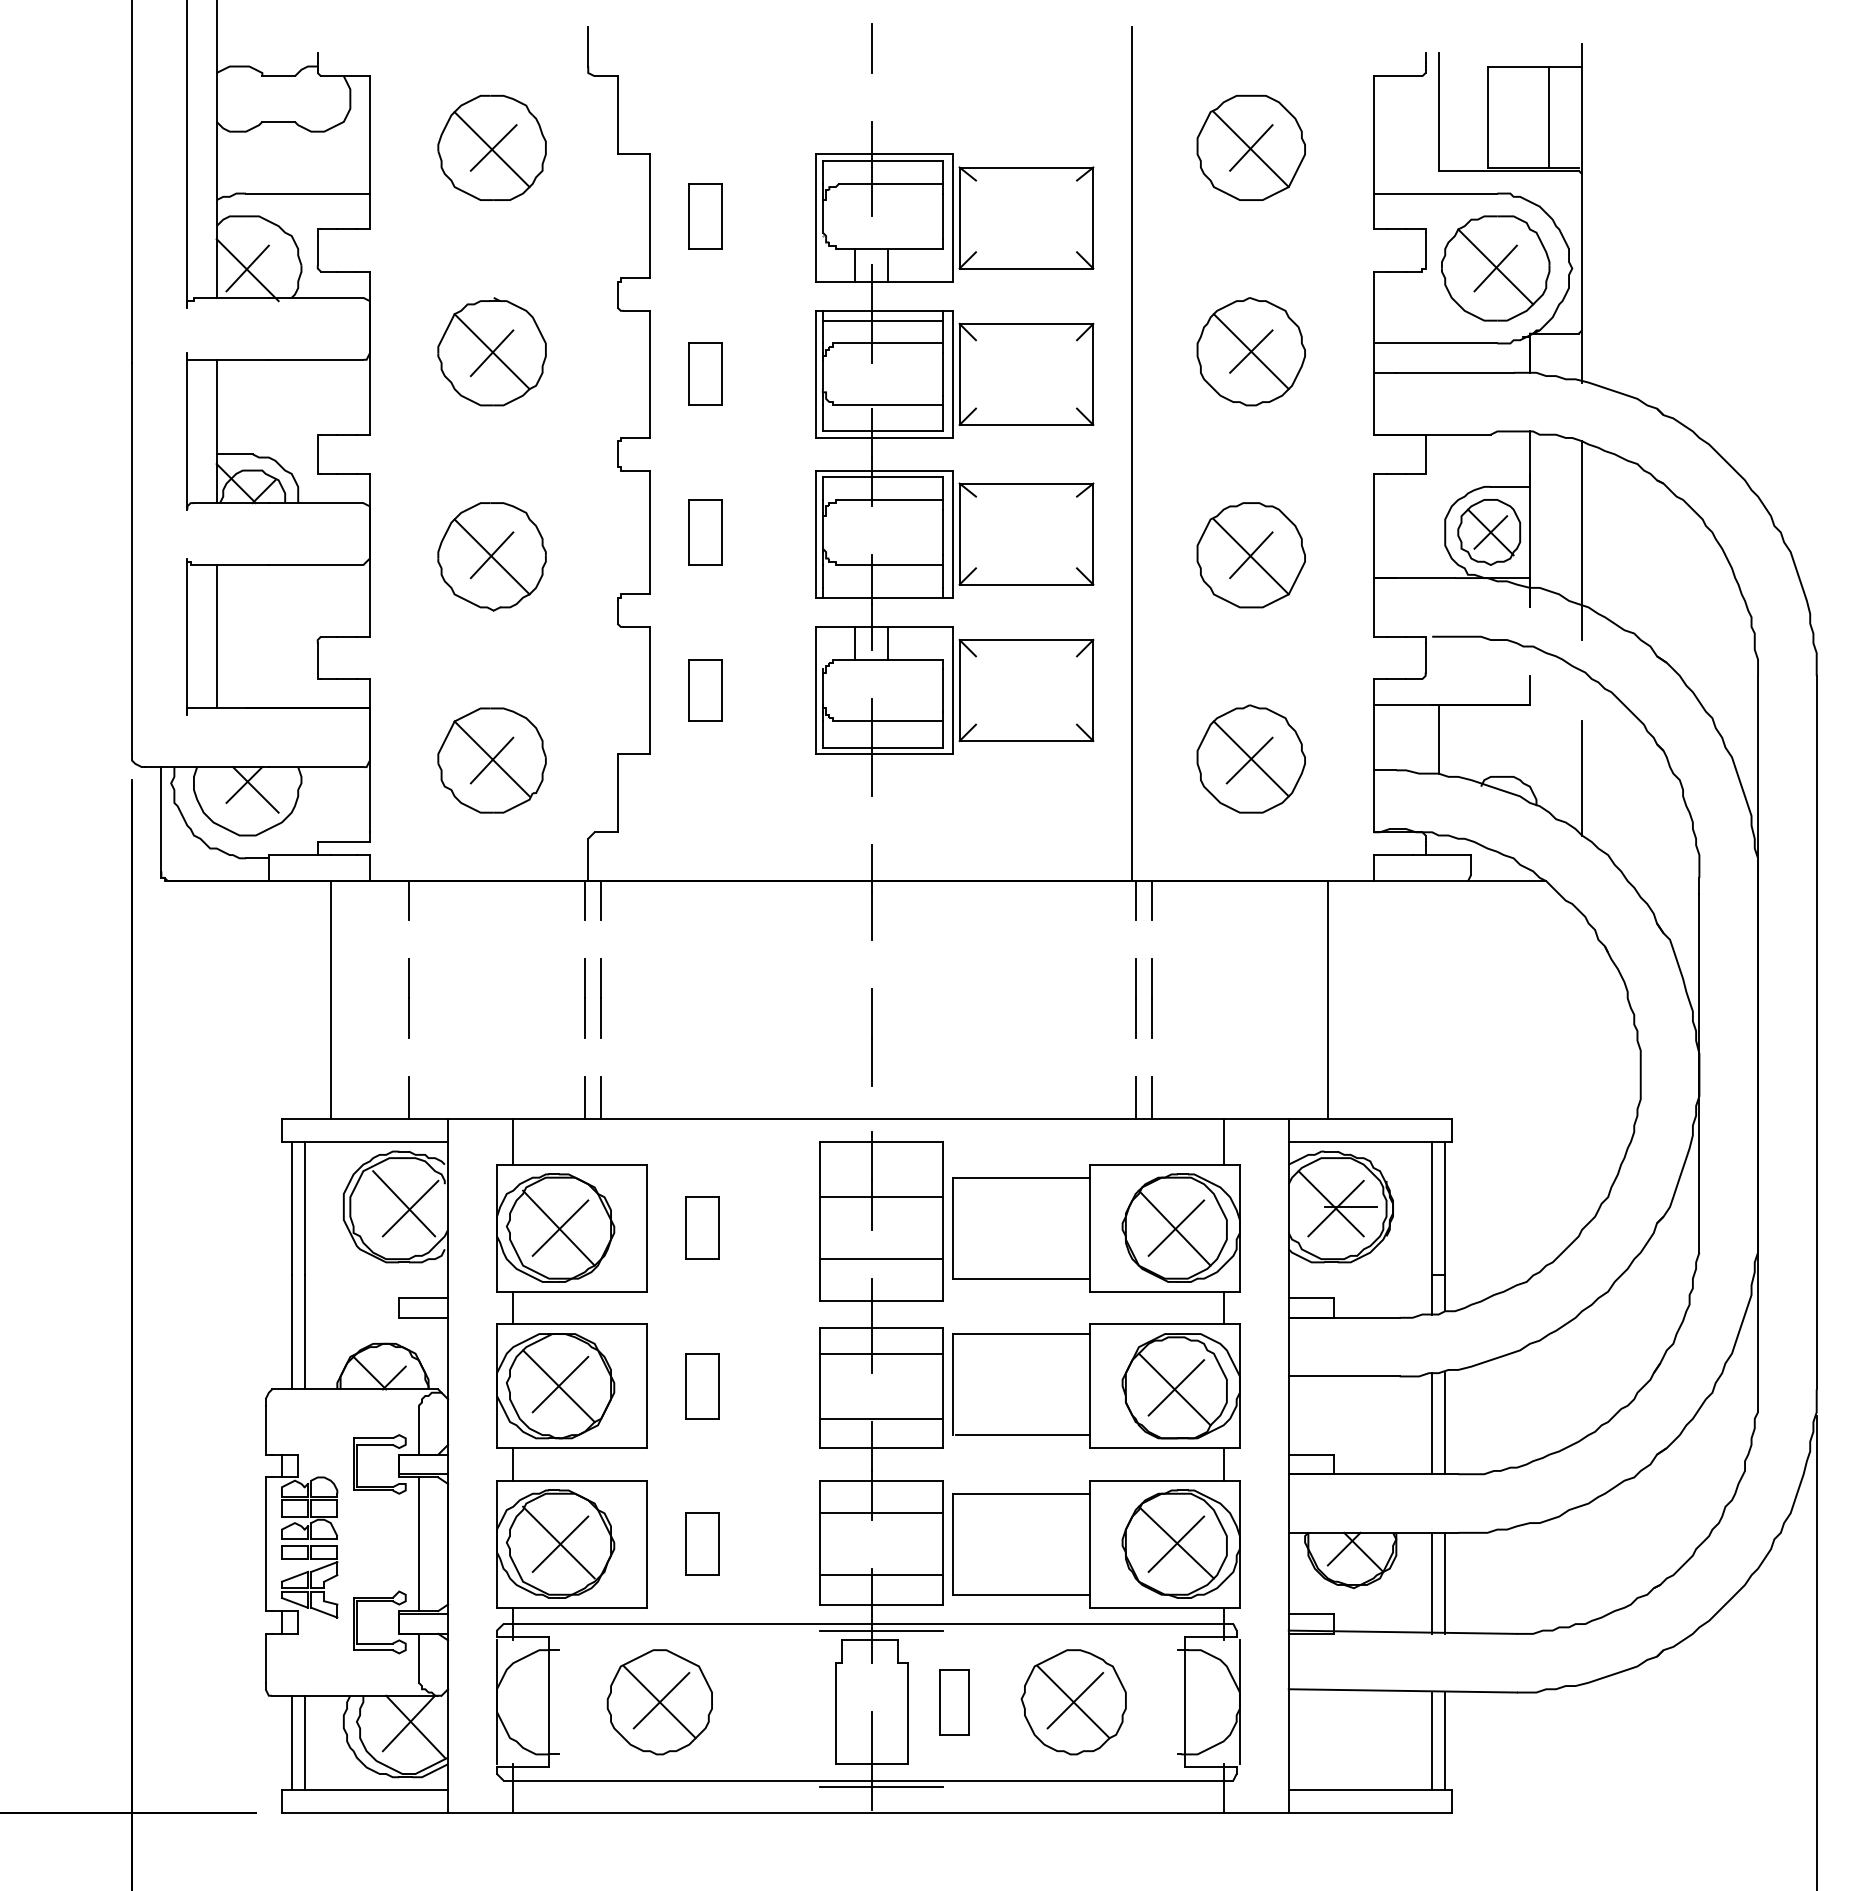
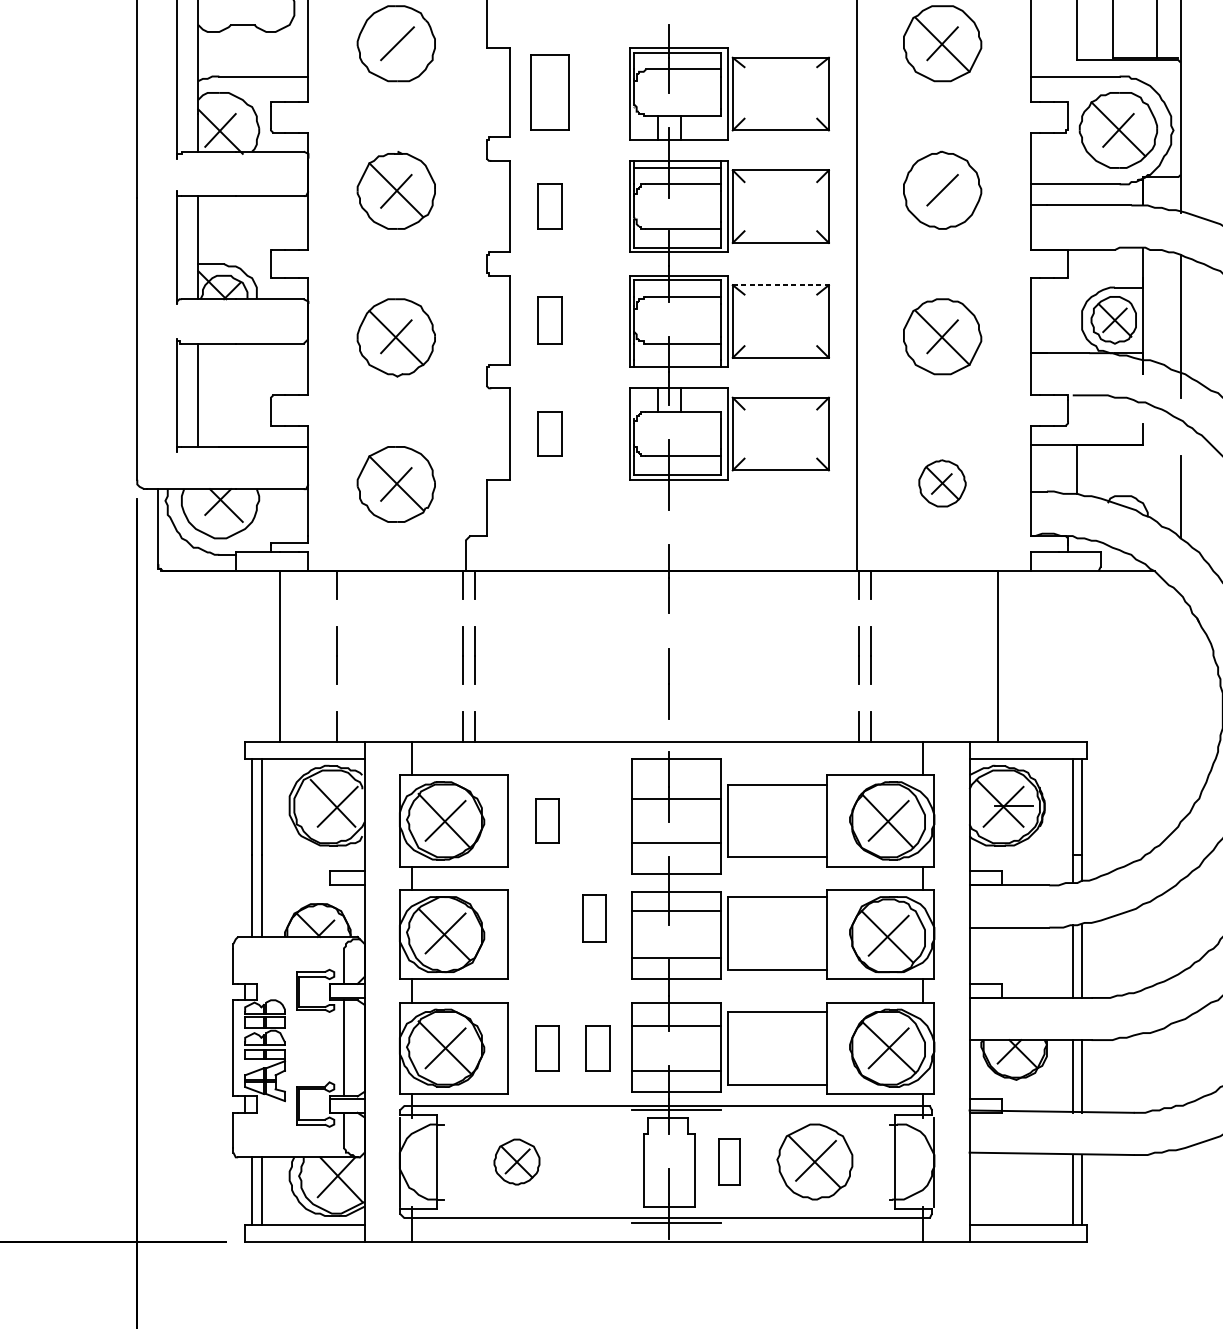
line: (491, 149) -> (395, 44), removed
part: (705, 216) -> (549, 93), size x1.6
line: (1250, 351) -> (942, 190), removed
line: (1026, 483) -> (780, 285), solid -> dashed
part: (1250, 758) -> (942, 482), size x0.6
part: (702, 1386) -> (594, 918), moved
part: (772, 1543) -> (598, 1047), added
part: (659, 1702) -> (516, 1162), size x0.6

